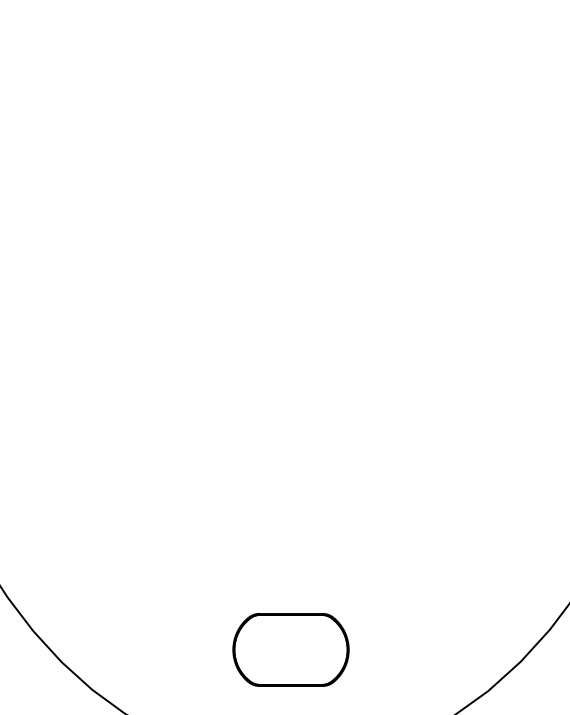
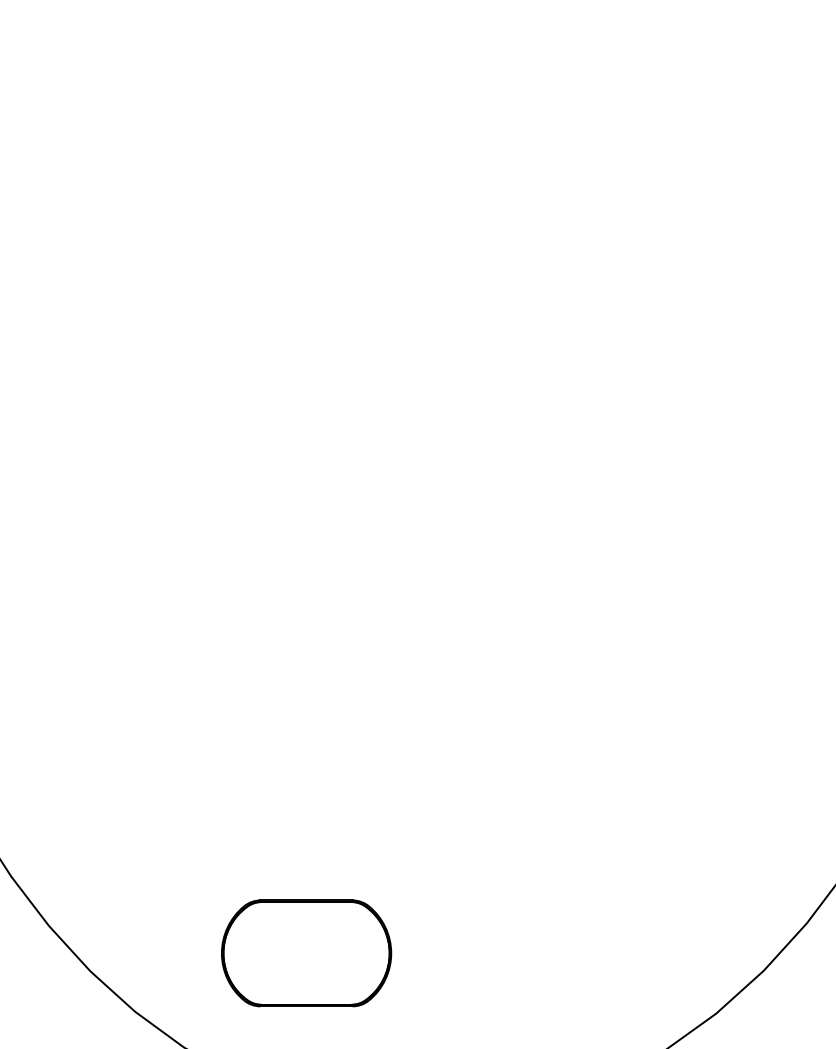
part: (290, 649) -> (305, 952), moved

